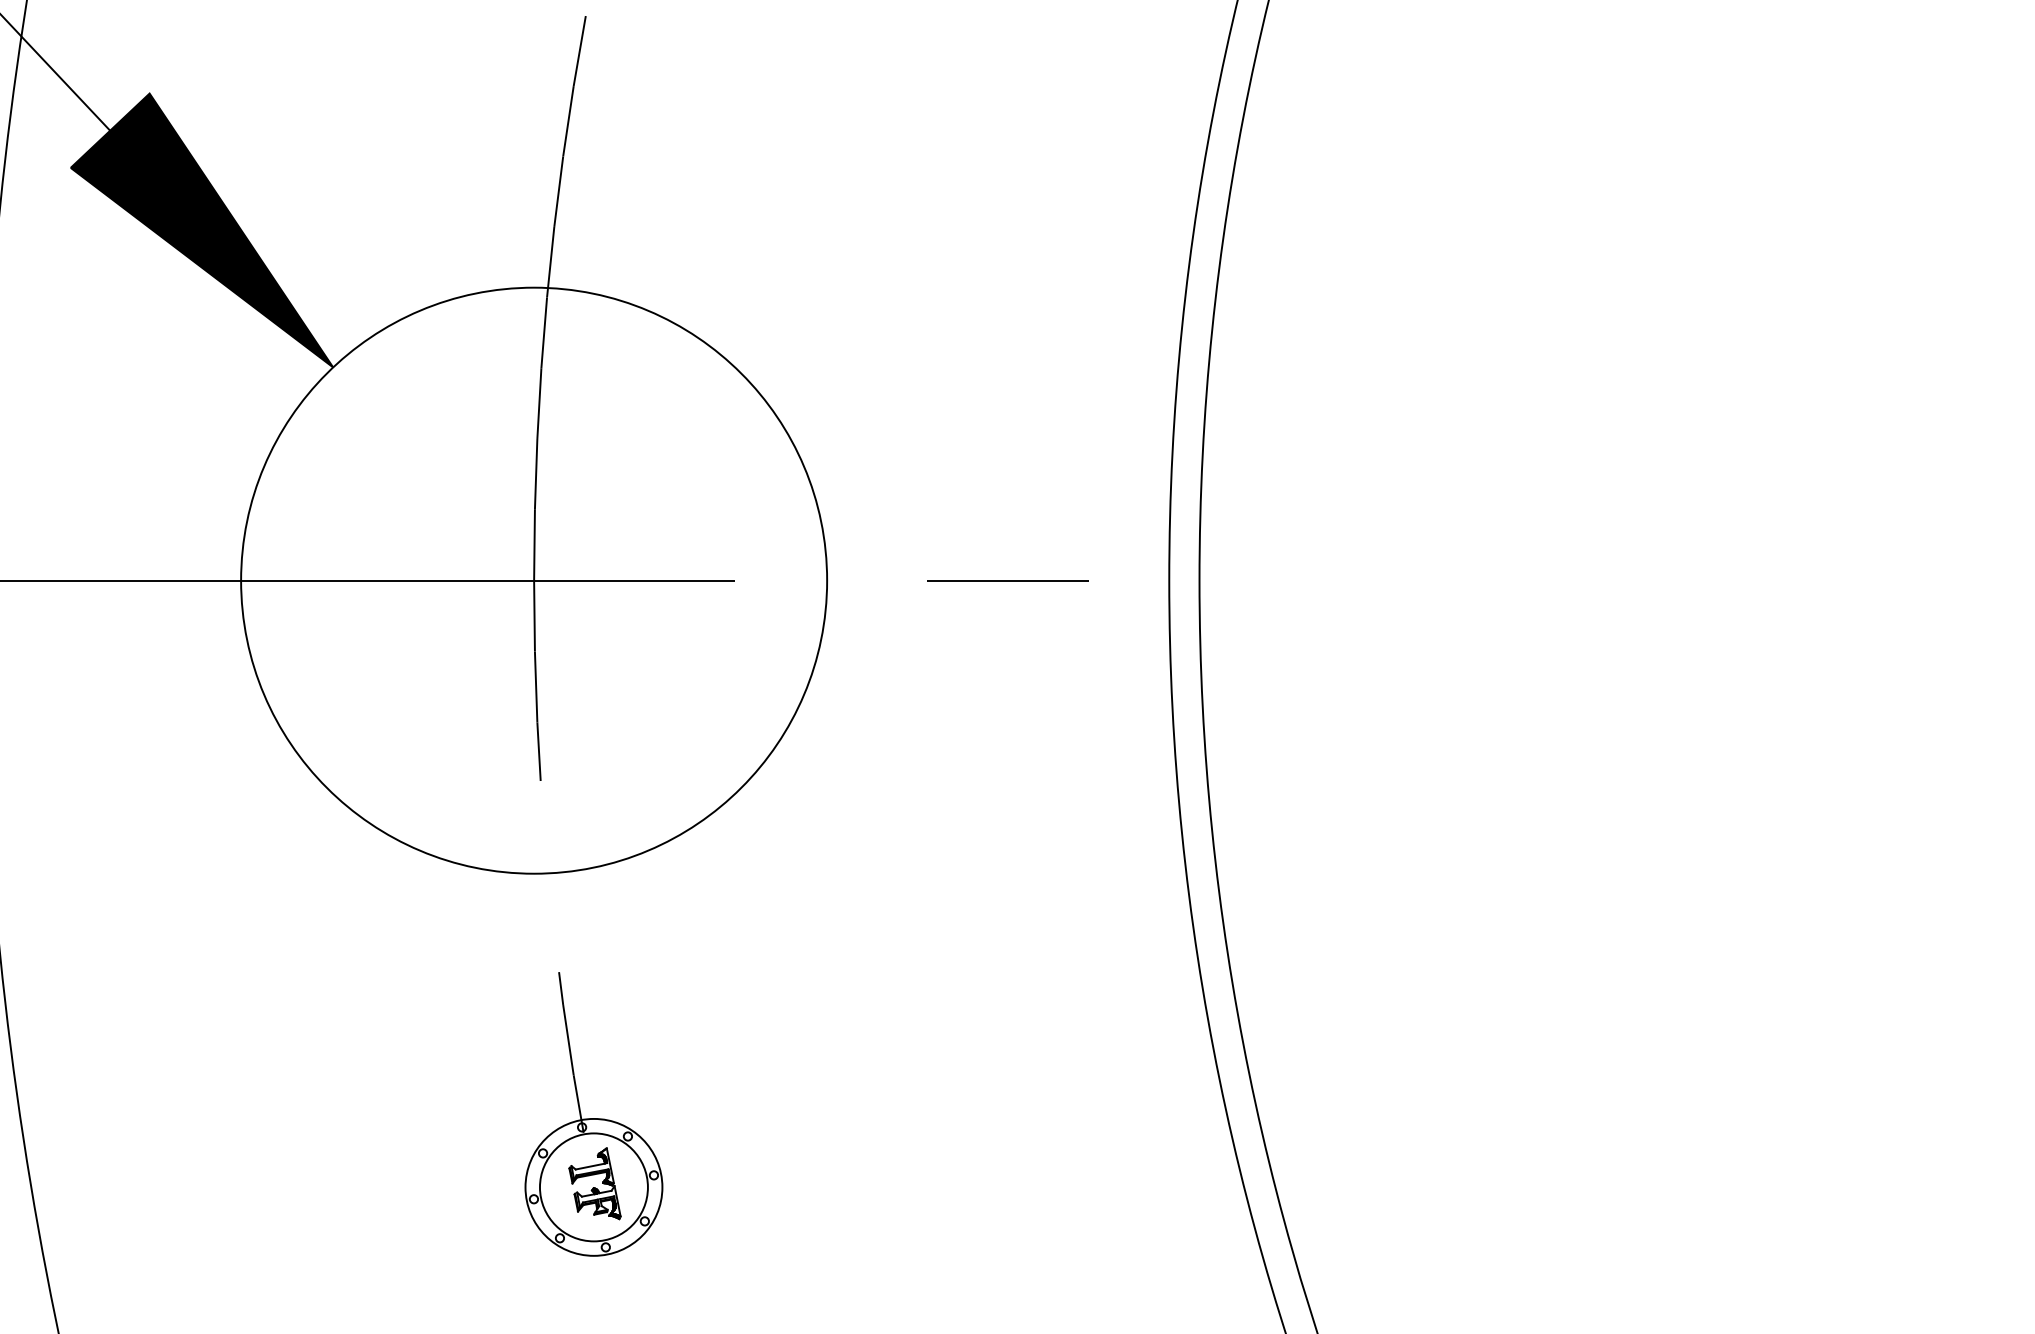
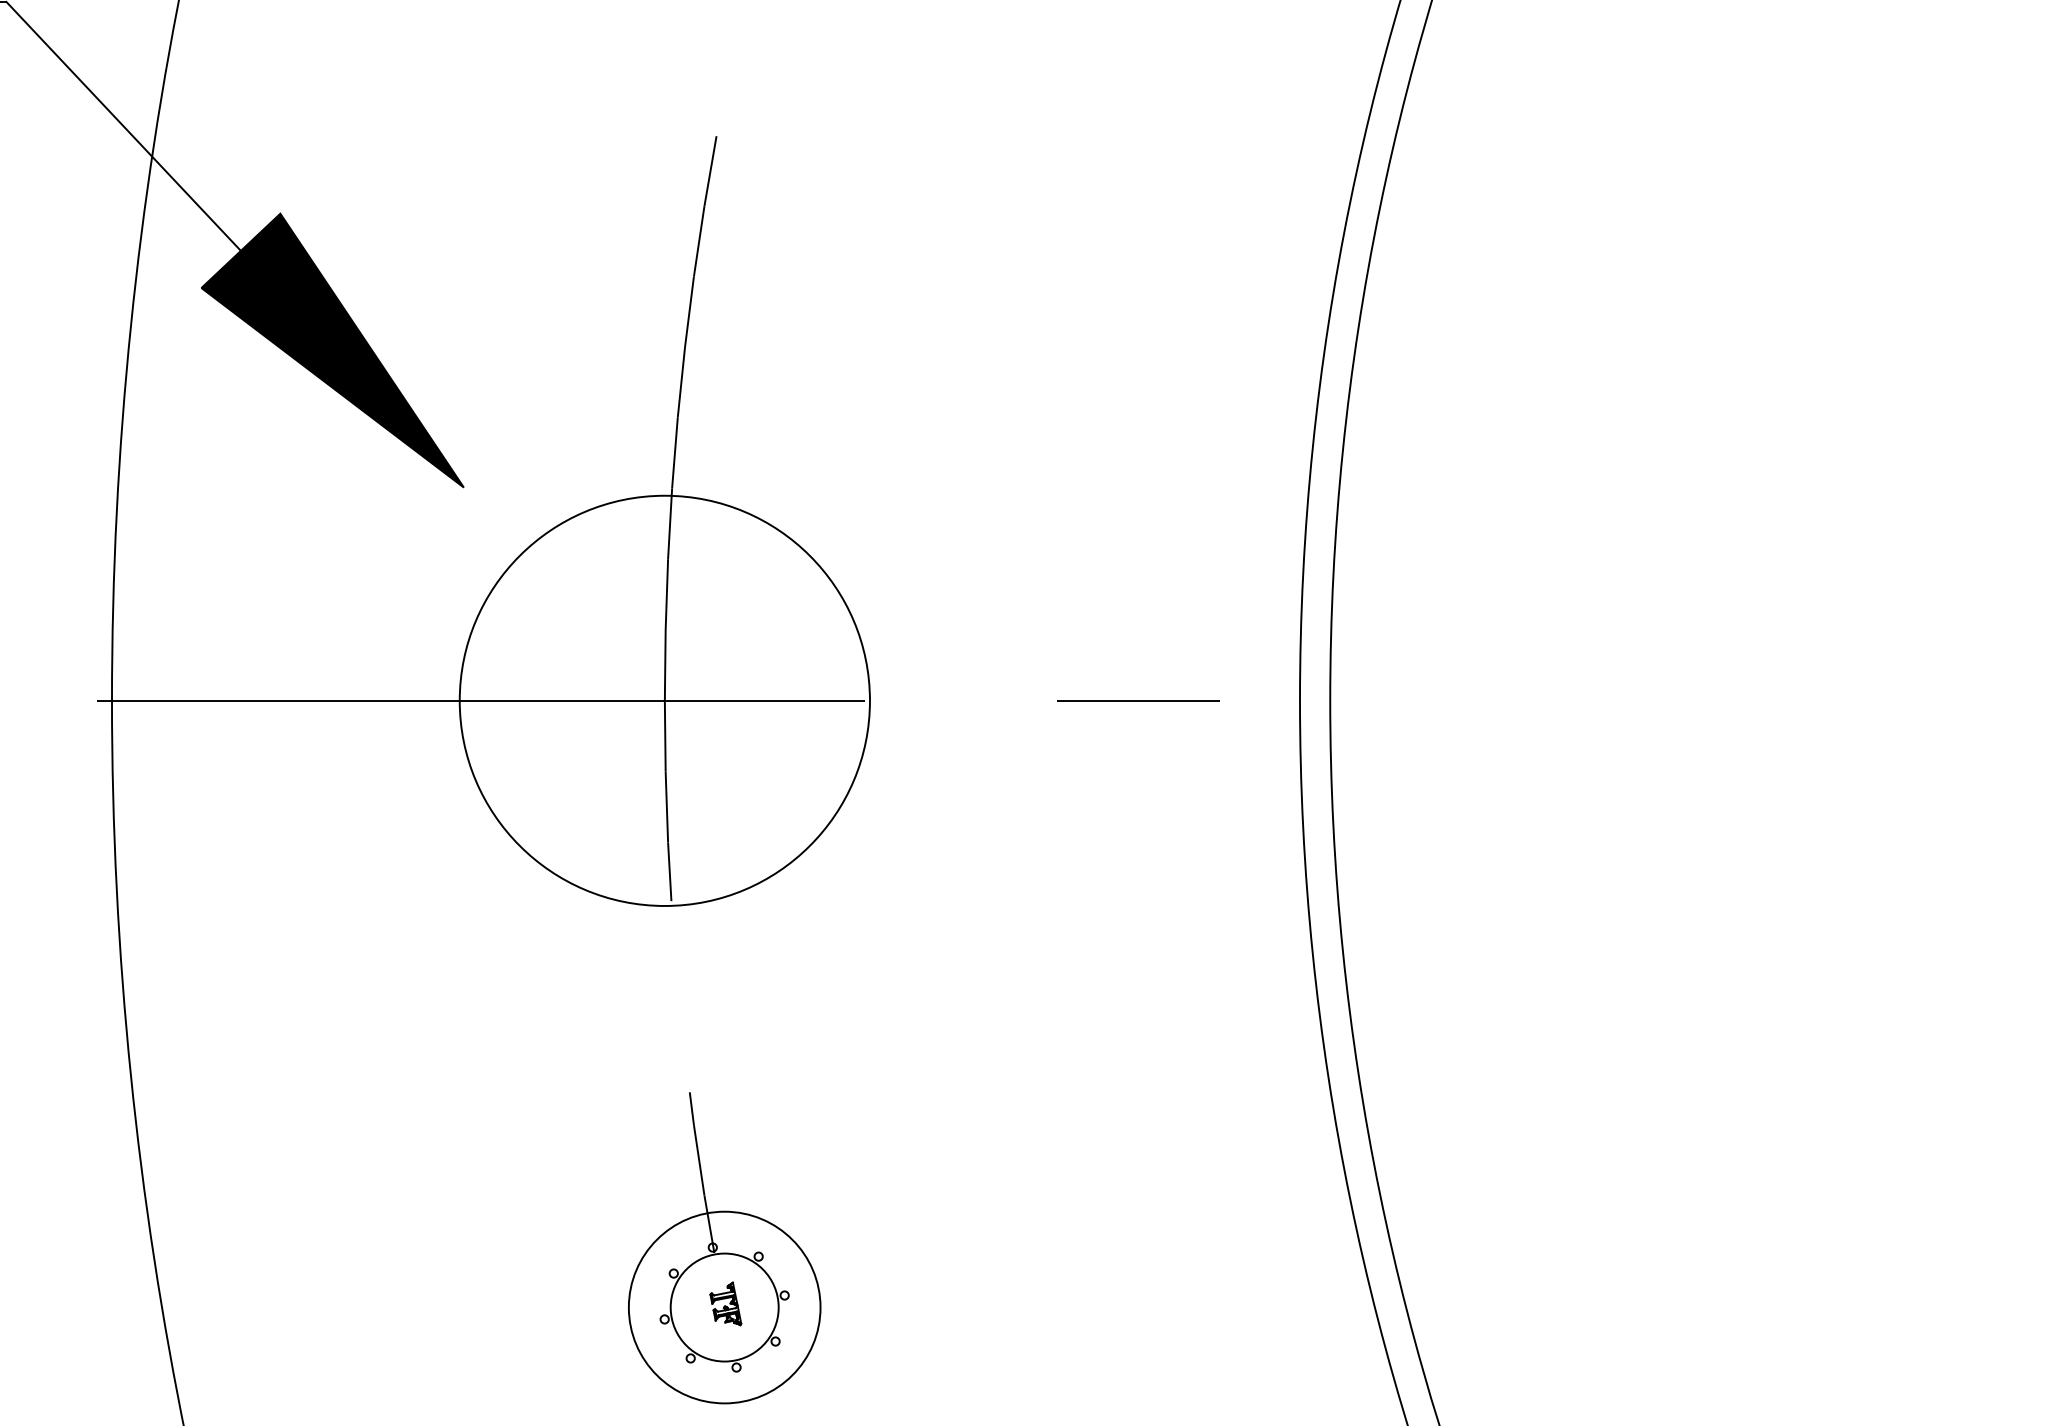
circle: (533, 580) -> (664, 700), size x0.7
part: (594, 1183) -> (725, 1303), size x0.6
circle: (593, 1187) -> (724, 1307), size x1.4

